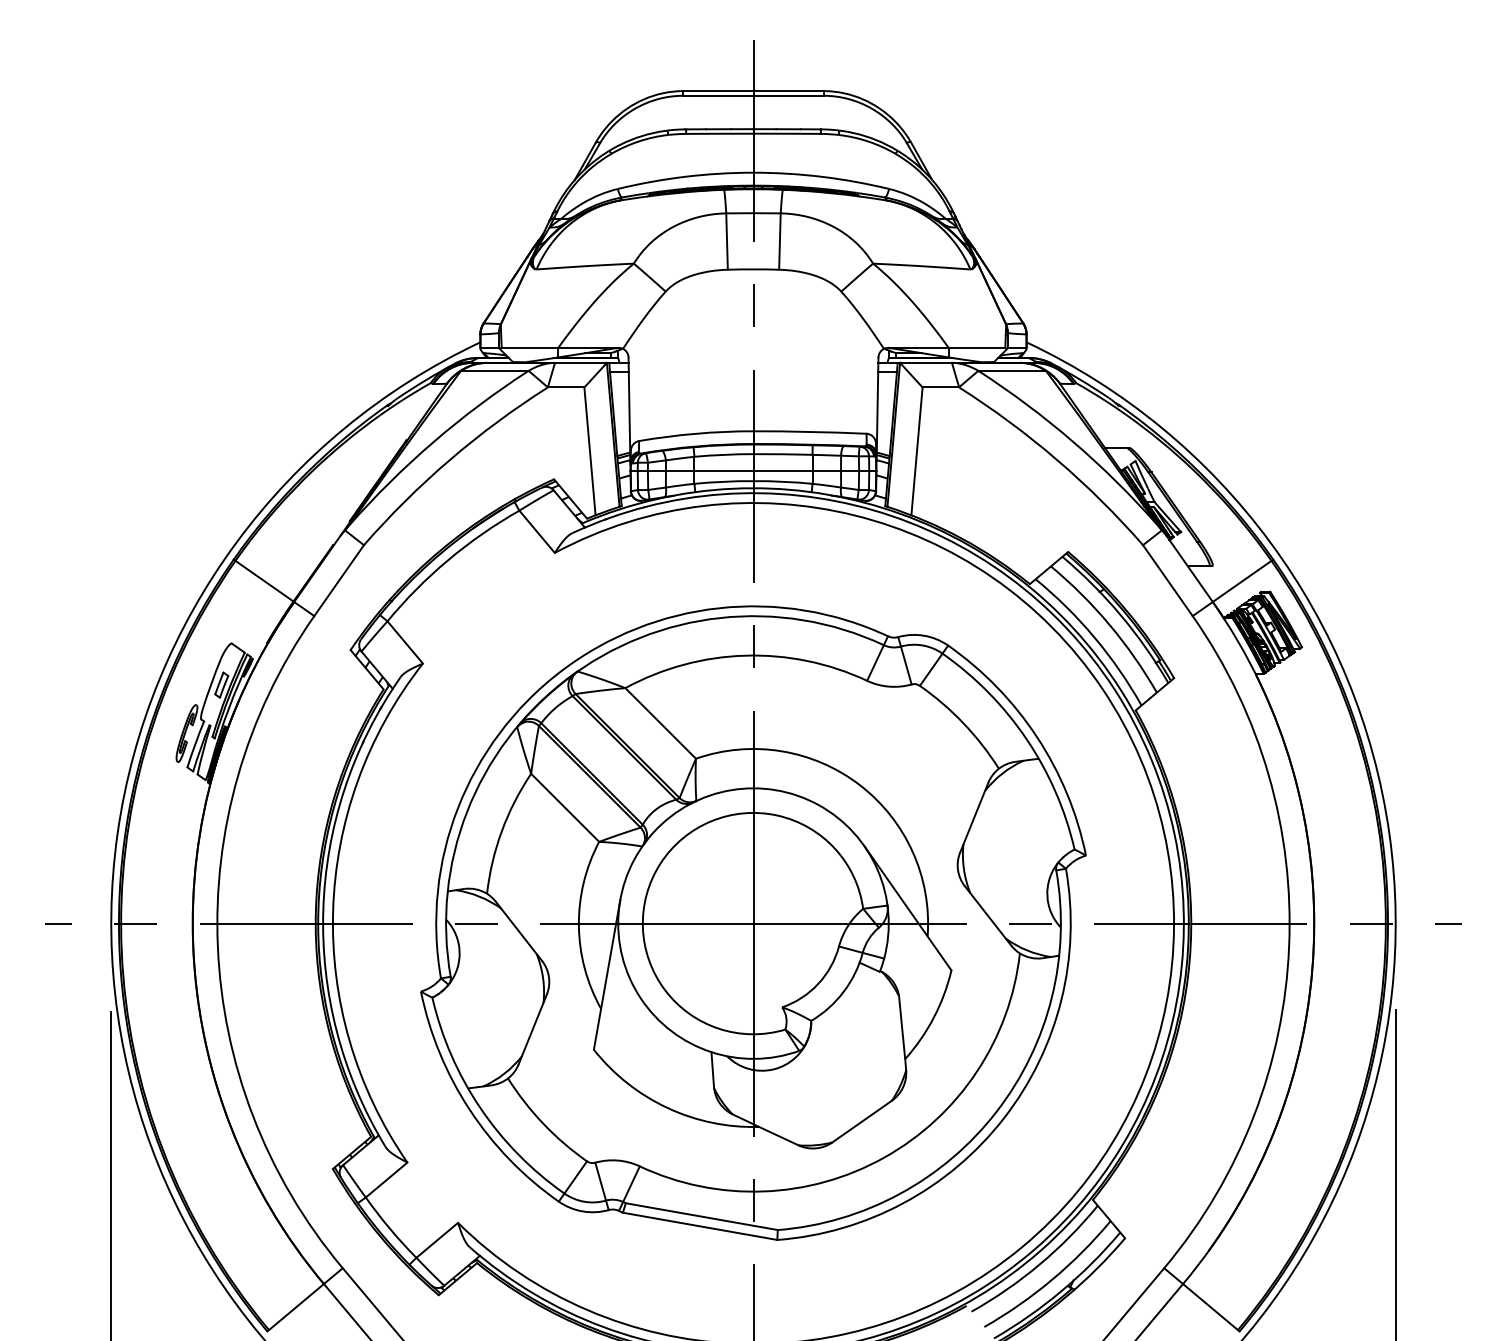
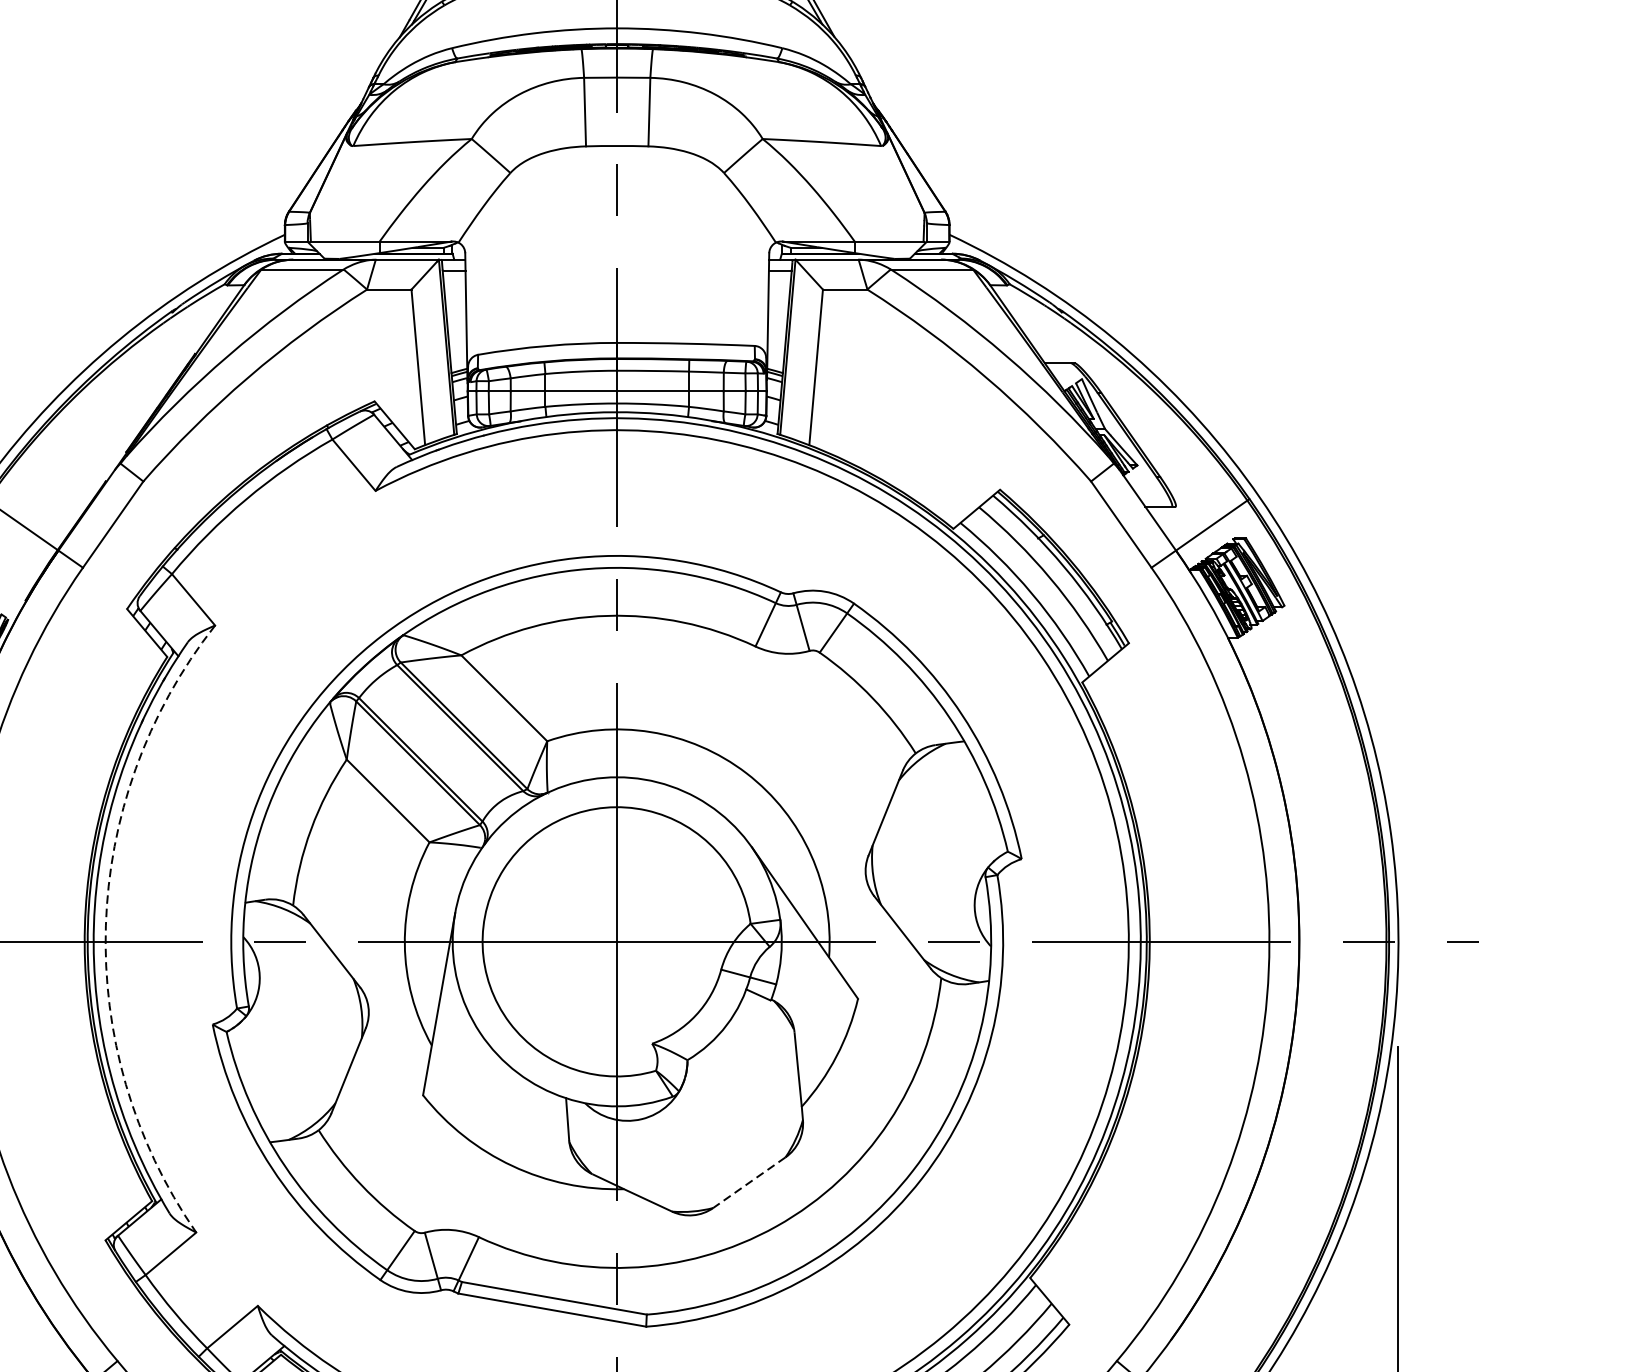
arc: (333, 910) -> (106, 925), solid -> dashed
line: (861, 1121) -> (748, 1182), solid -> dashed

